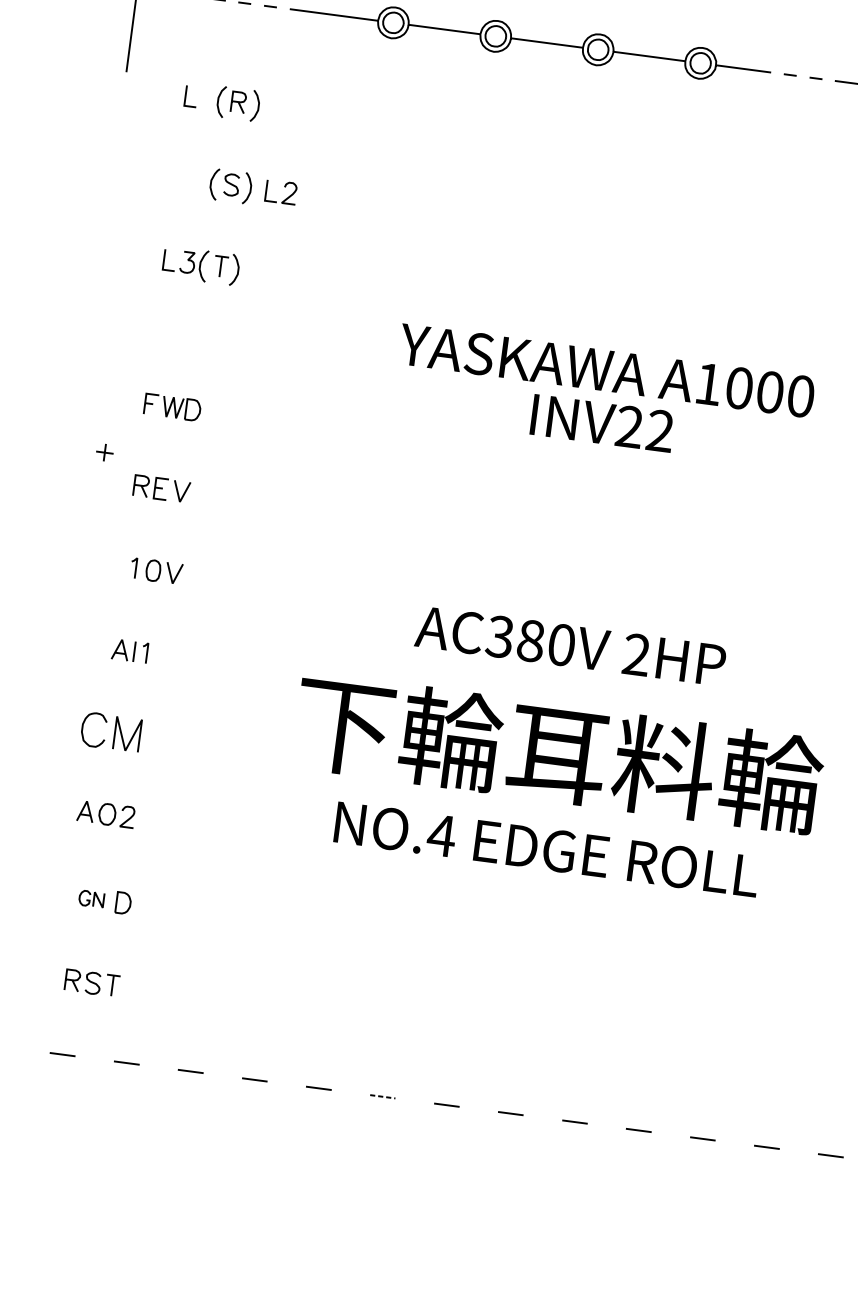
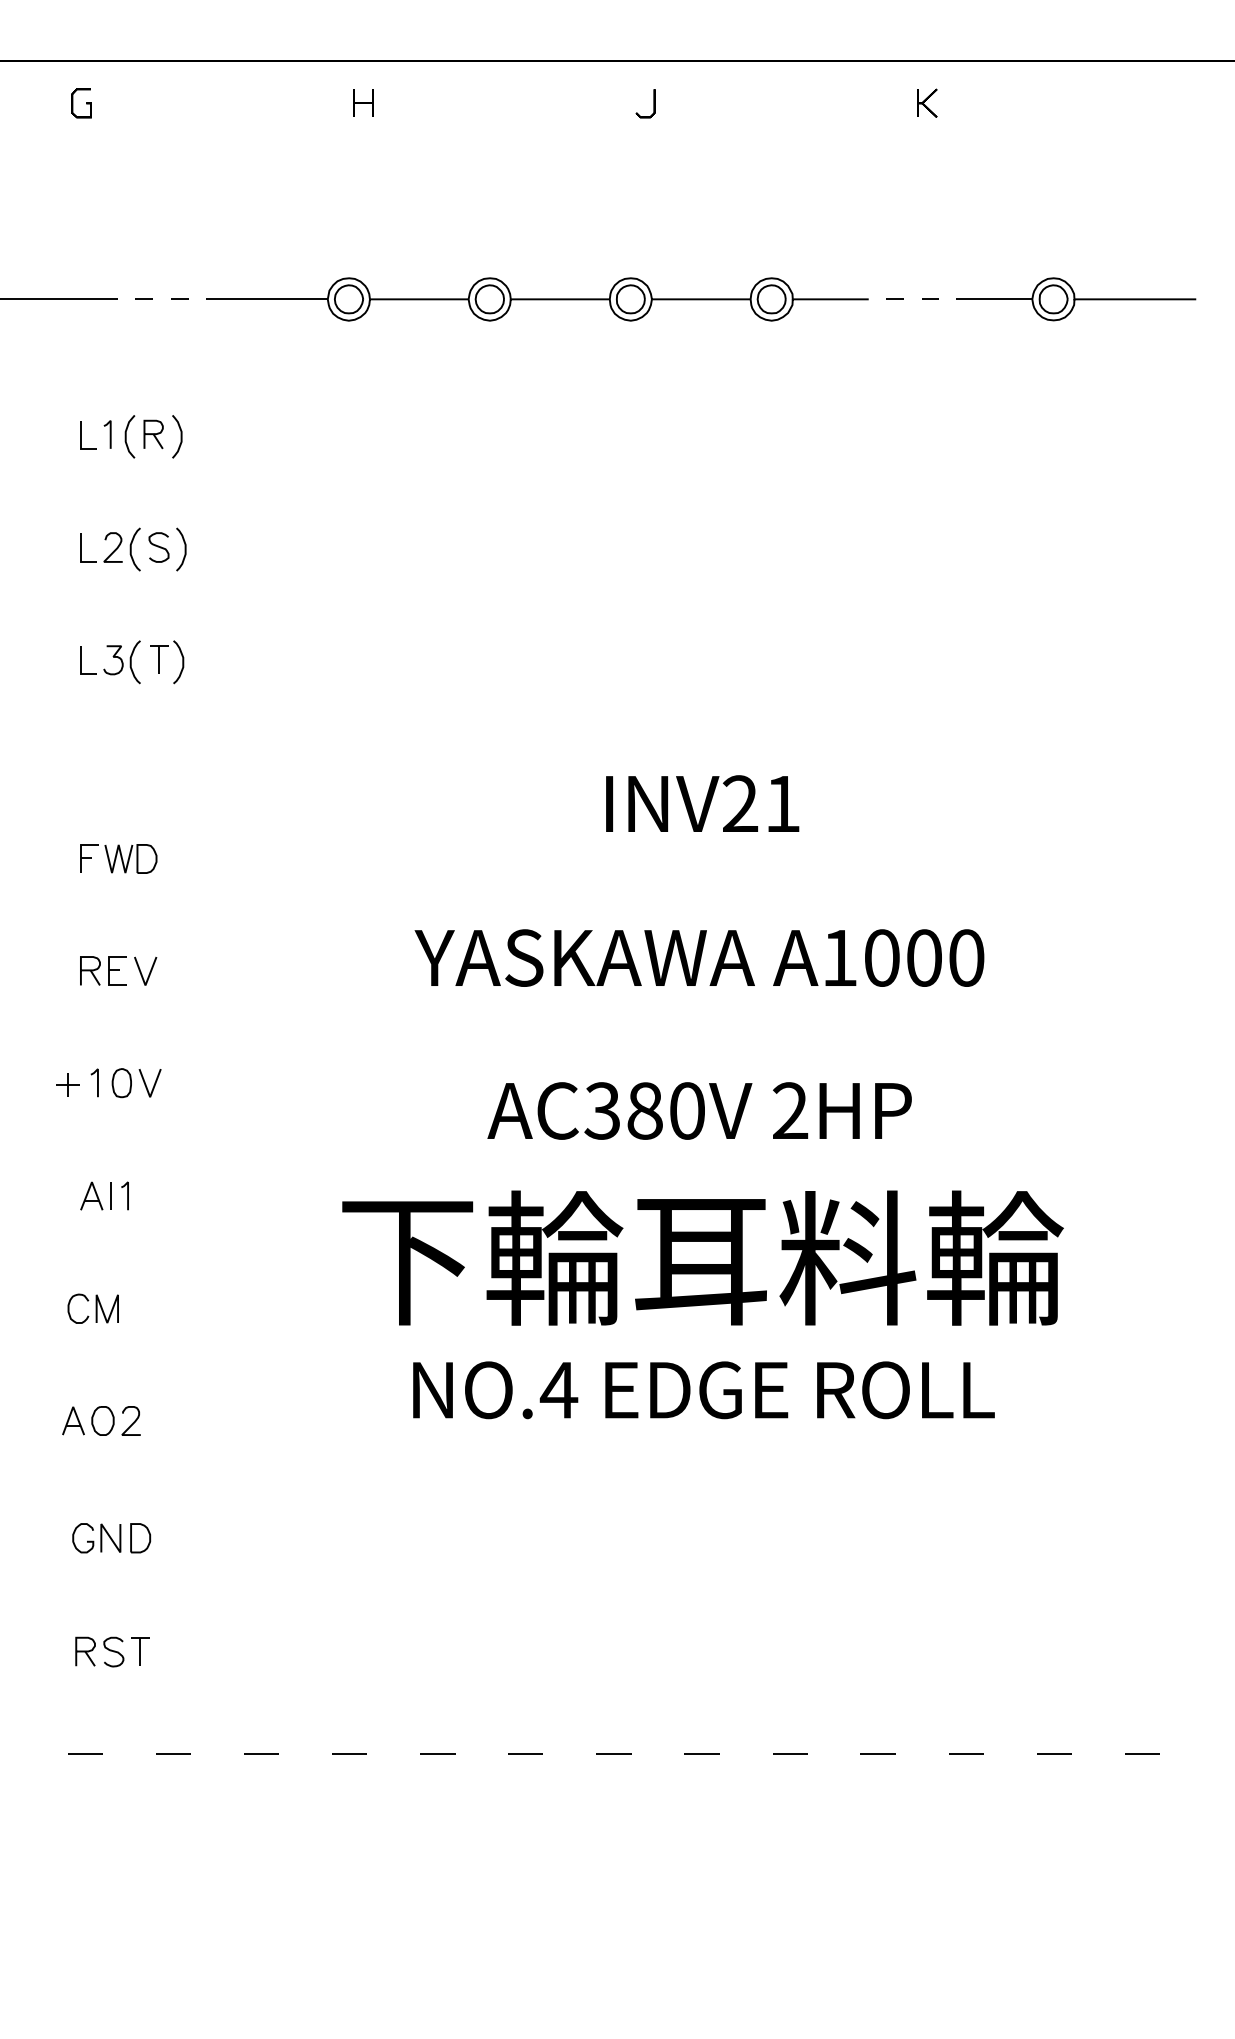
line: (206, 98) -> (109, 434), added
part: (284, 187) -> (105, 540), moved
text: (606, 370) -> (699, 957), moved
text: (660, 430) -> (782, 803), INV22 -> INV21
part: (104, 452) -> (67, 1084), moved
part: (110, 731) -> (92, 1308), size x0.62
part: (91, 899) -> (96, 1538), size x1.43
line: (383, 1096) -> (526, 1753), dashed -> solid

